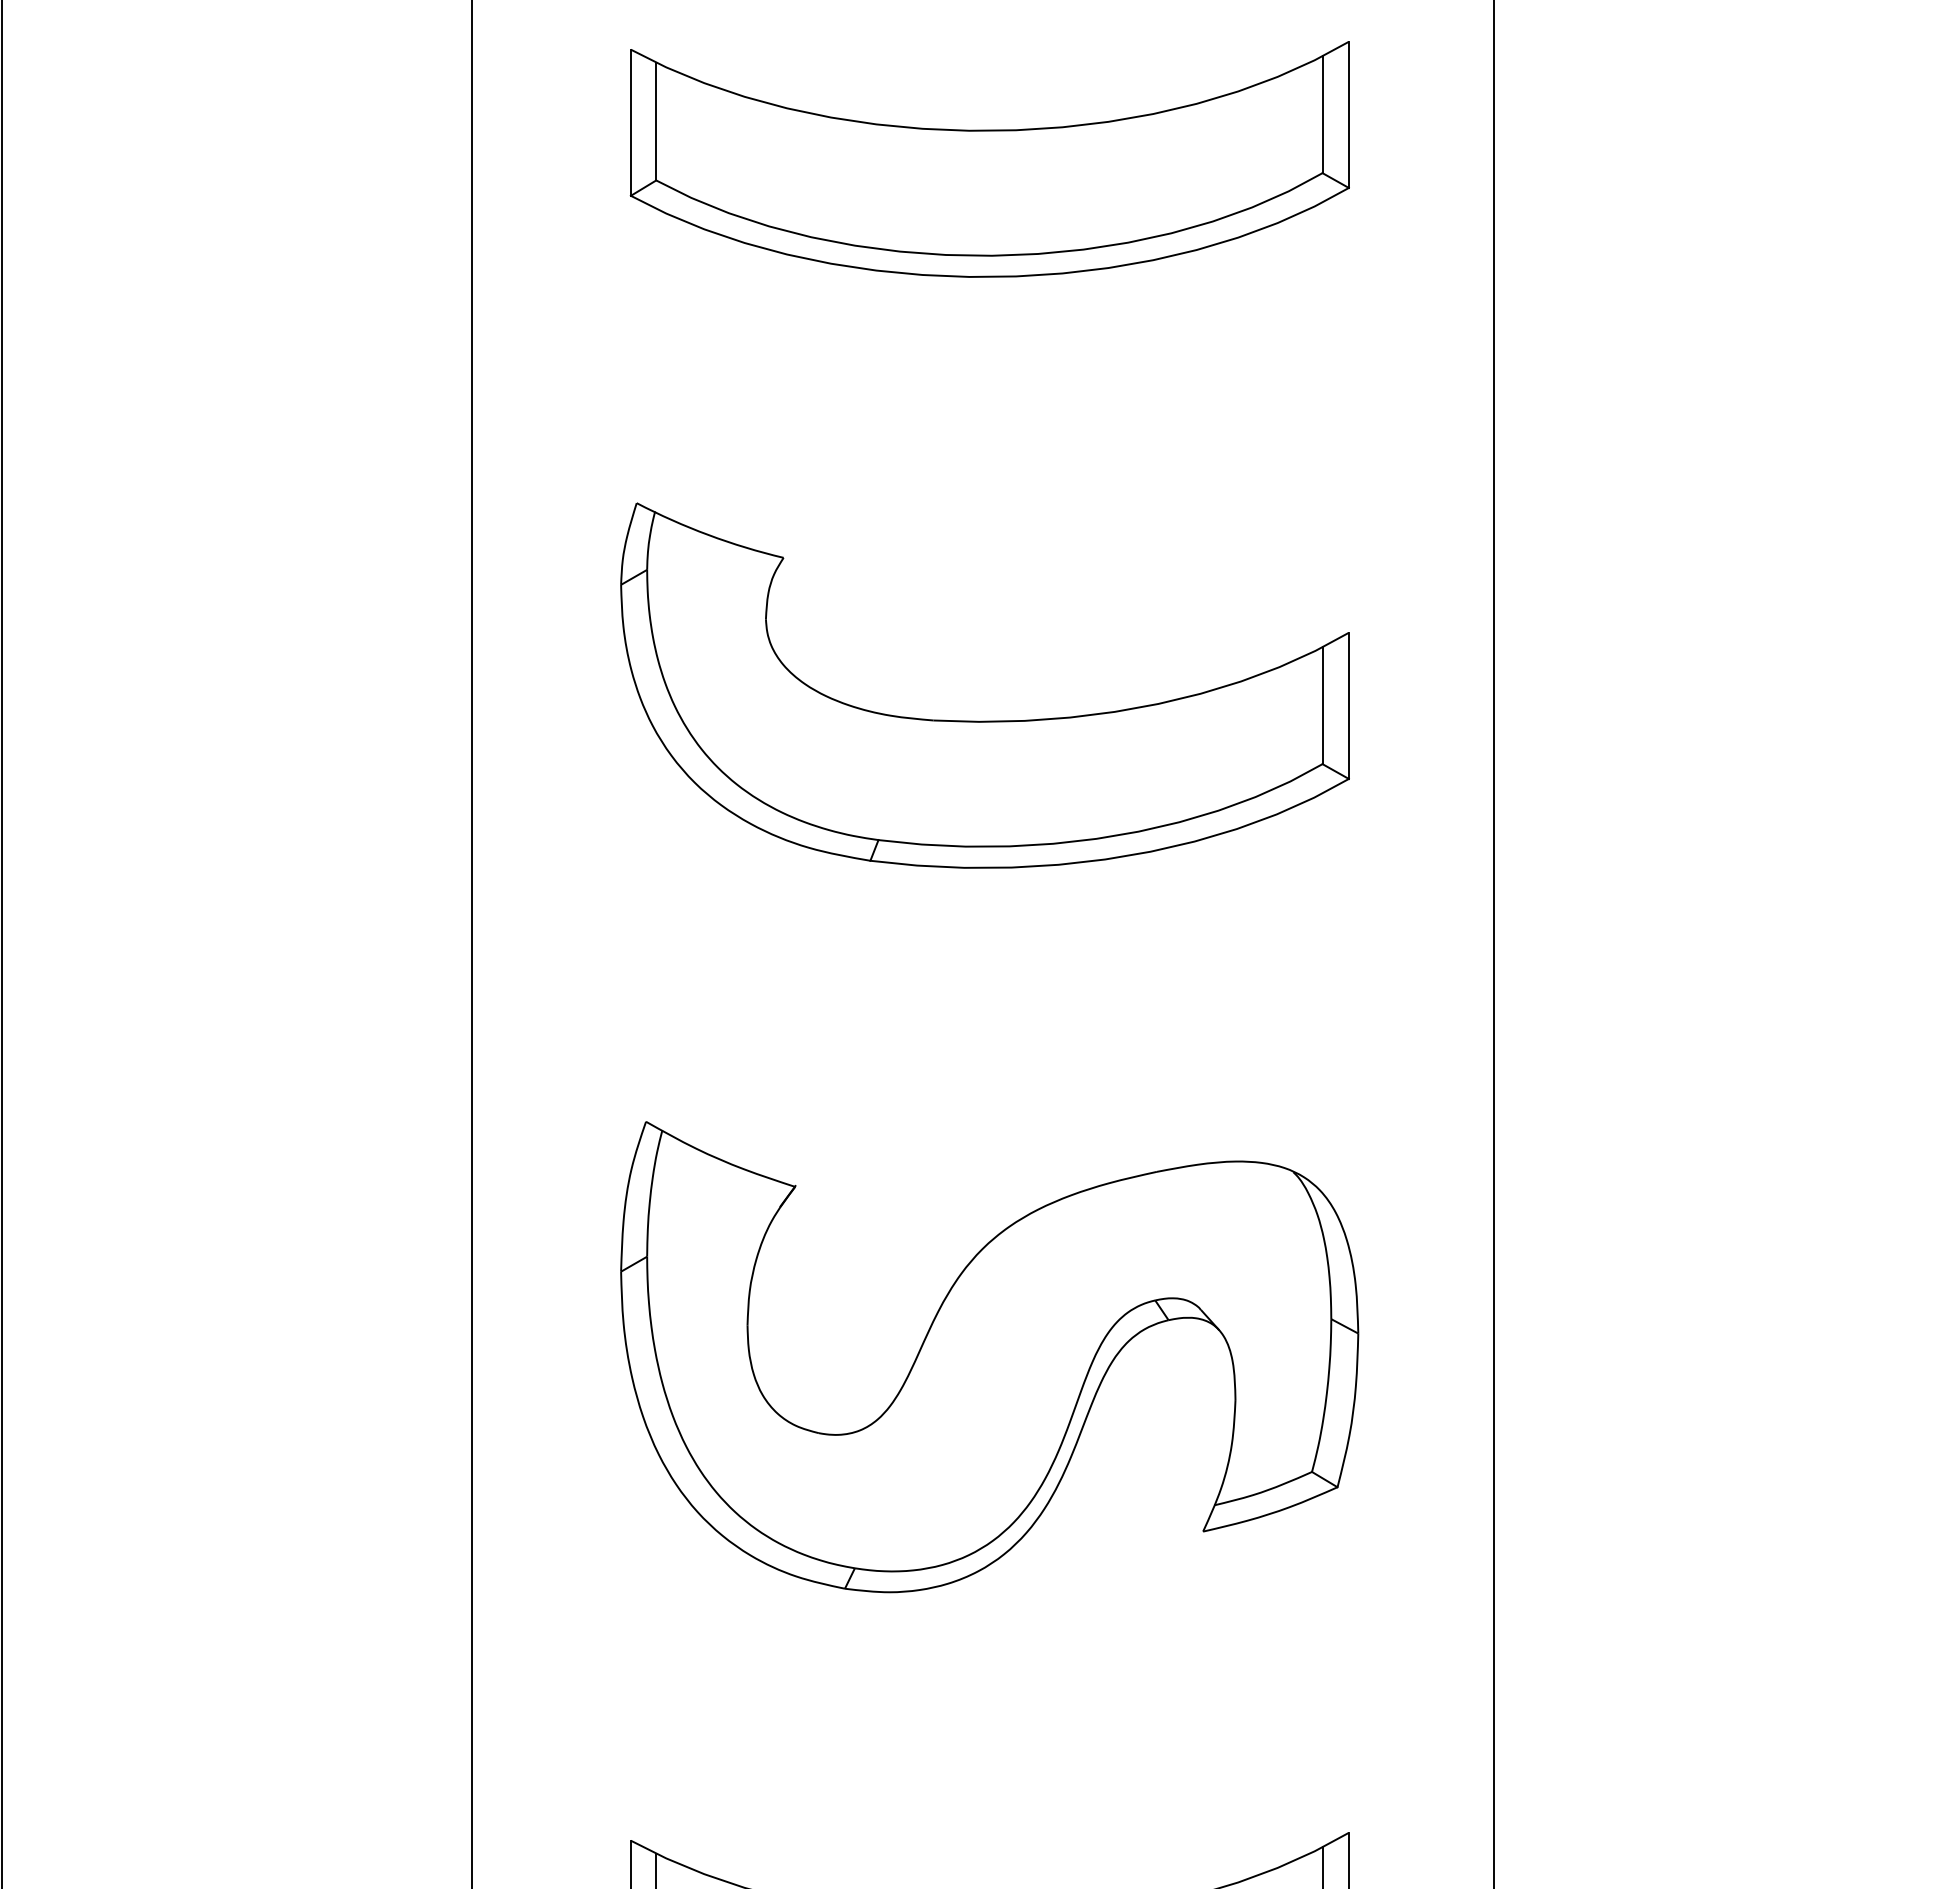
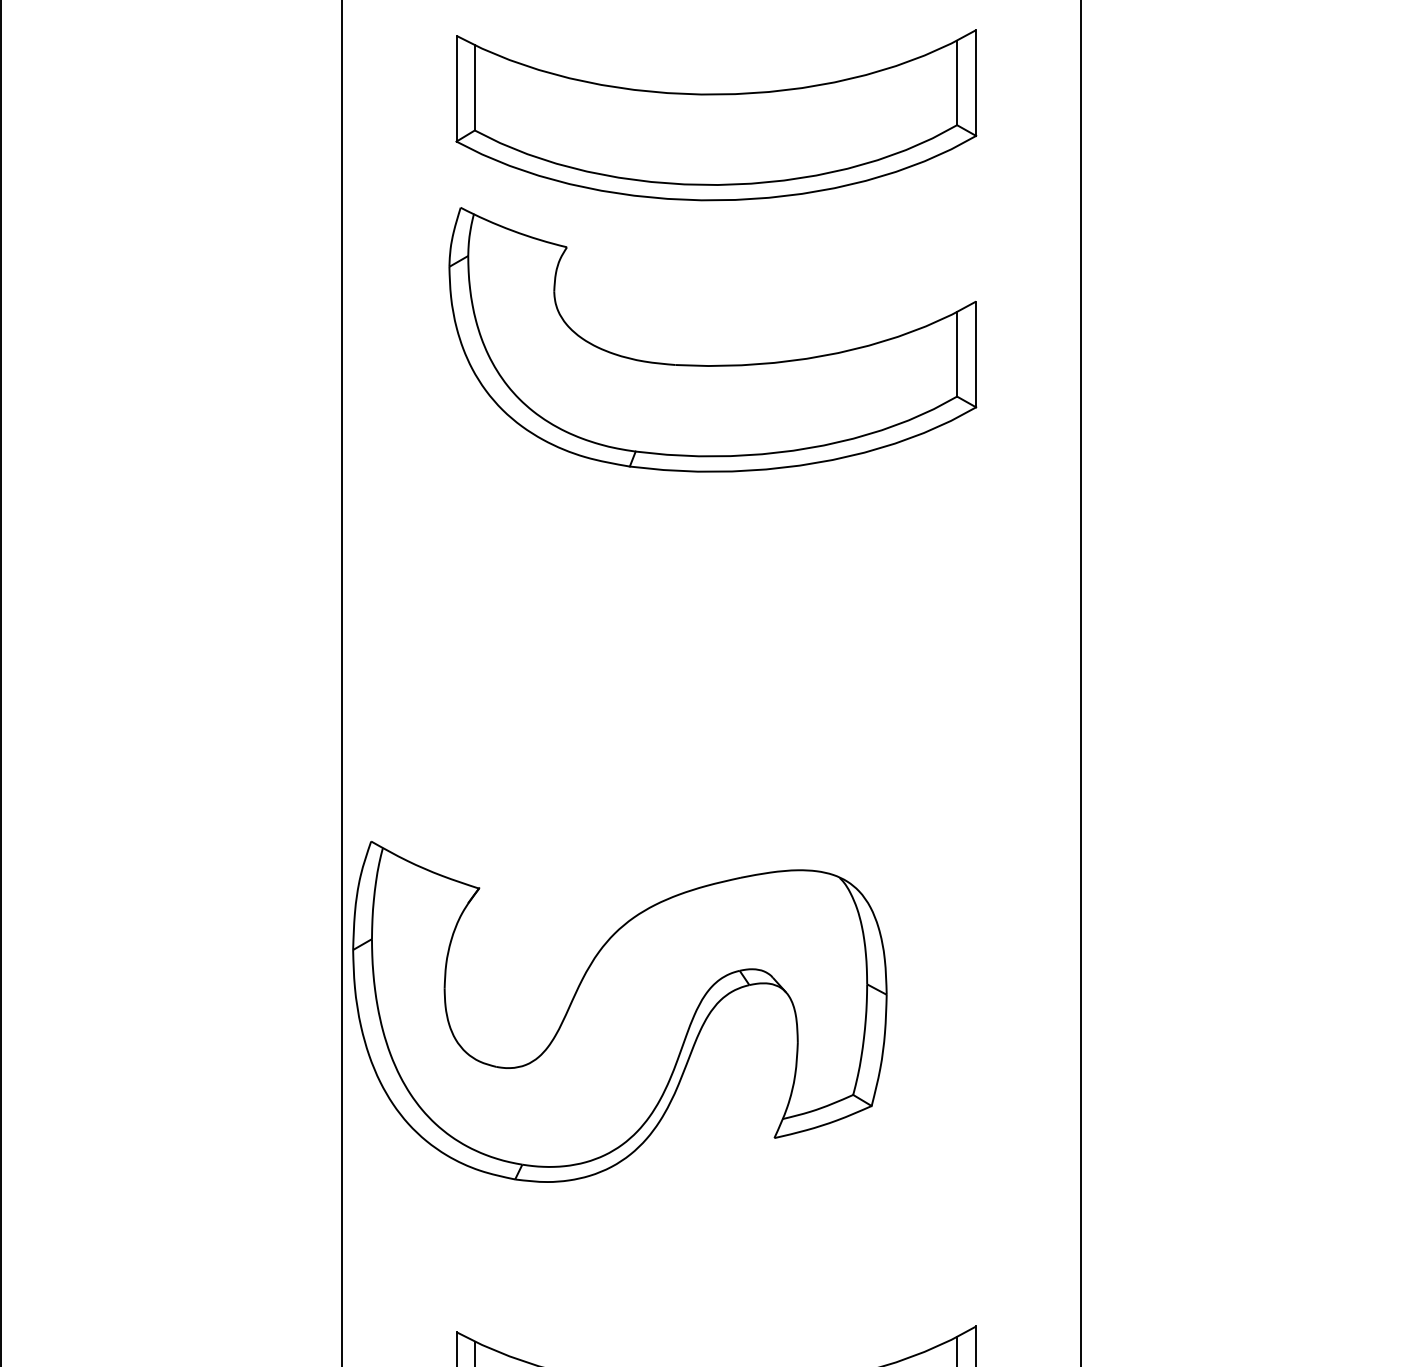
part: (984, 720) -> (712, 365), moved
part: (989, 1357) -> (619, 1012), moved

